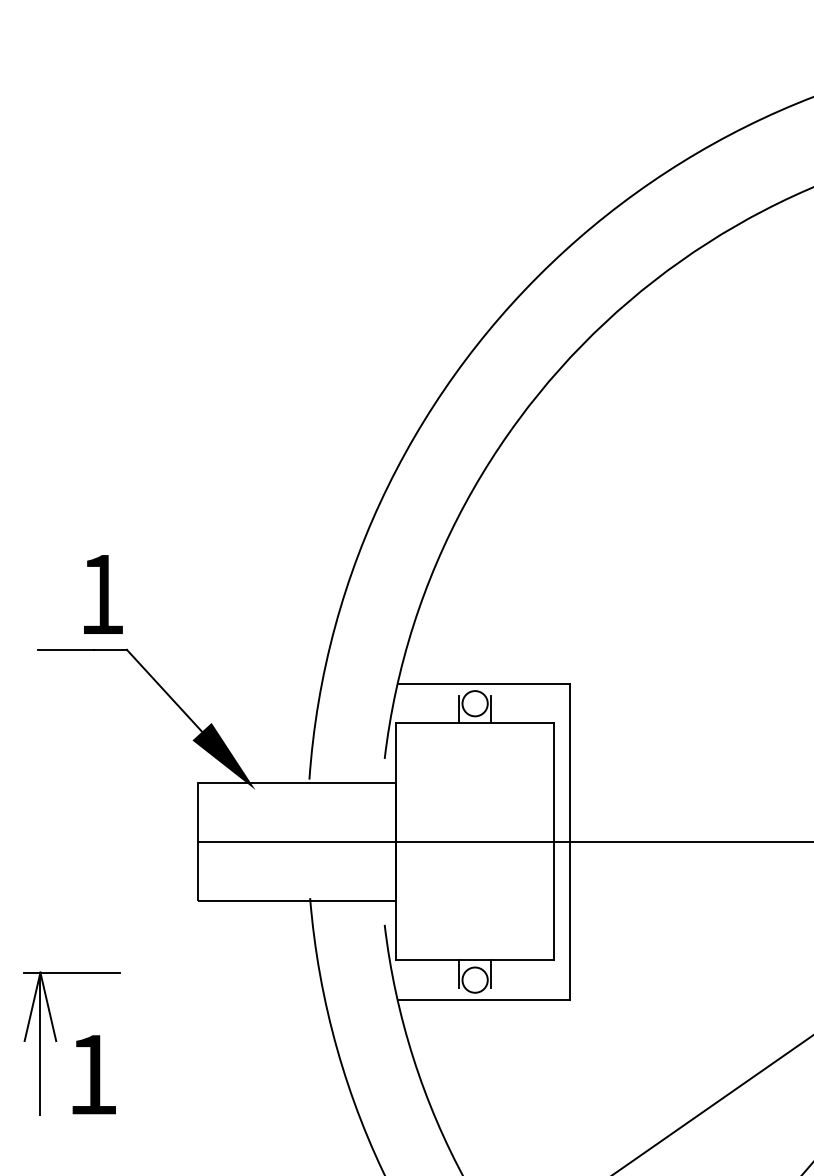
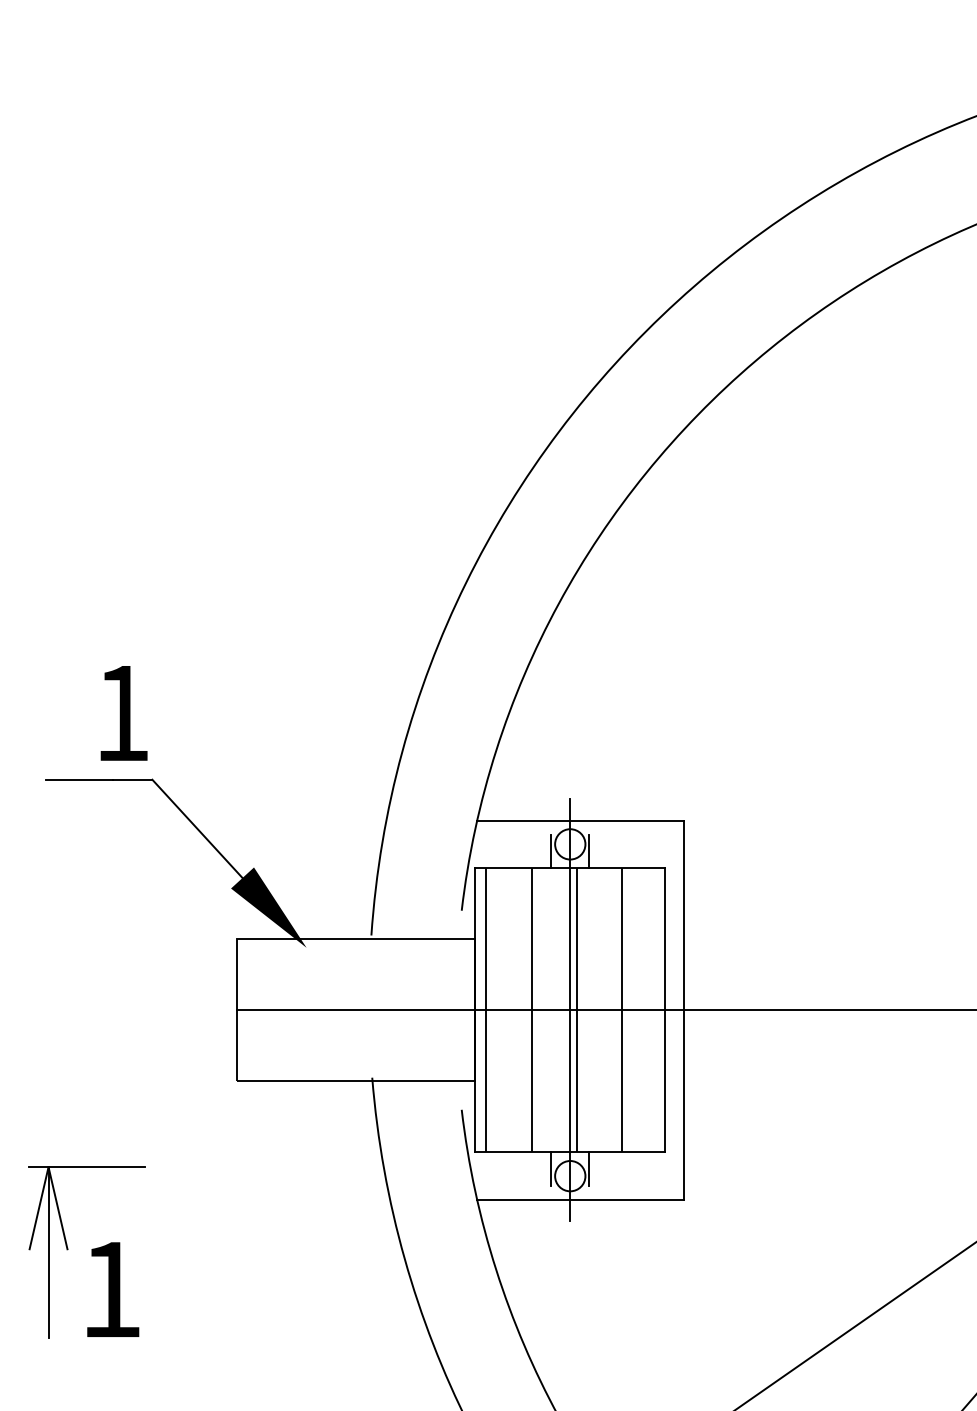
hatch: (461, 842) -> (553, 1010), added
line: (475, 842) -> (570, 1010), added

